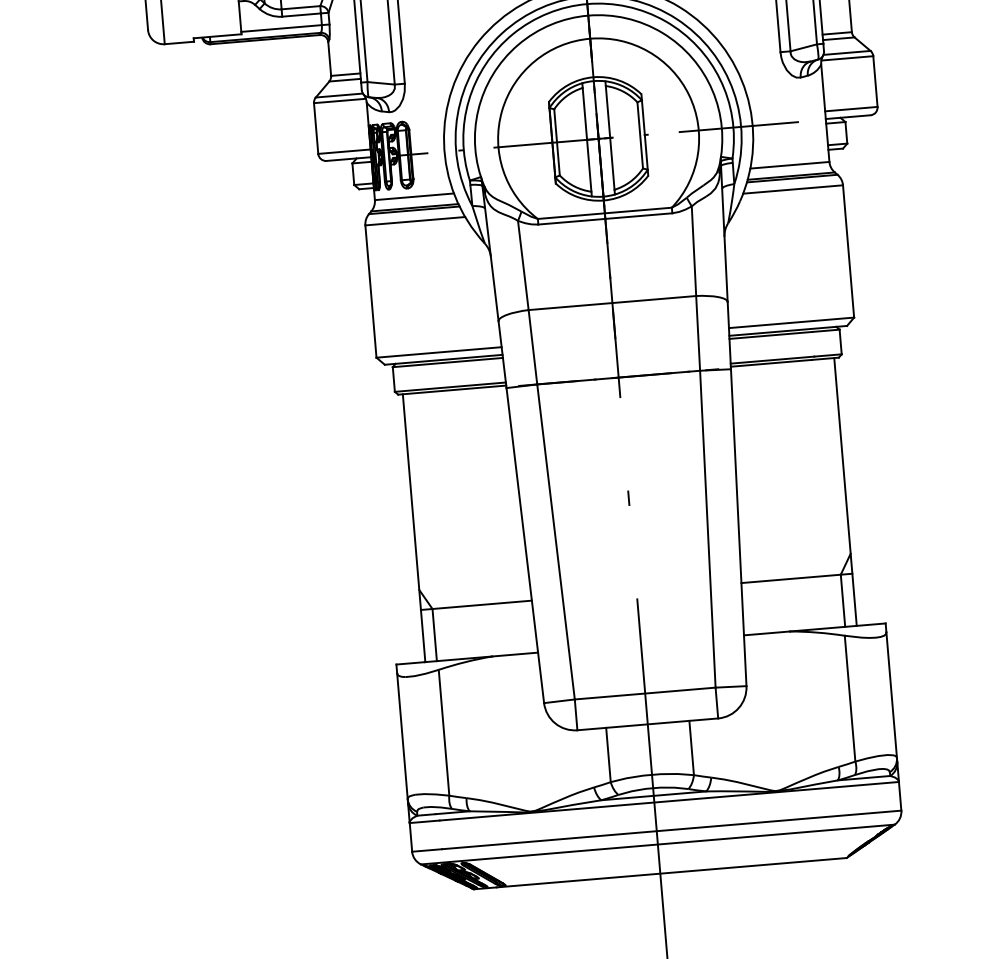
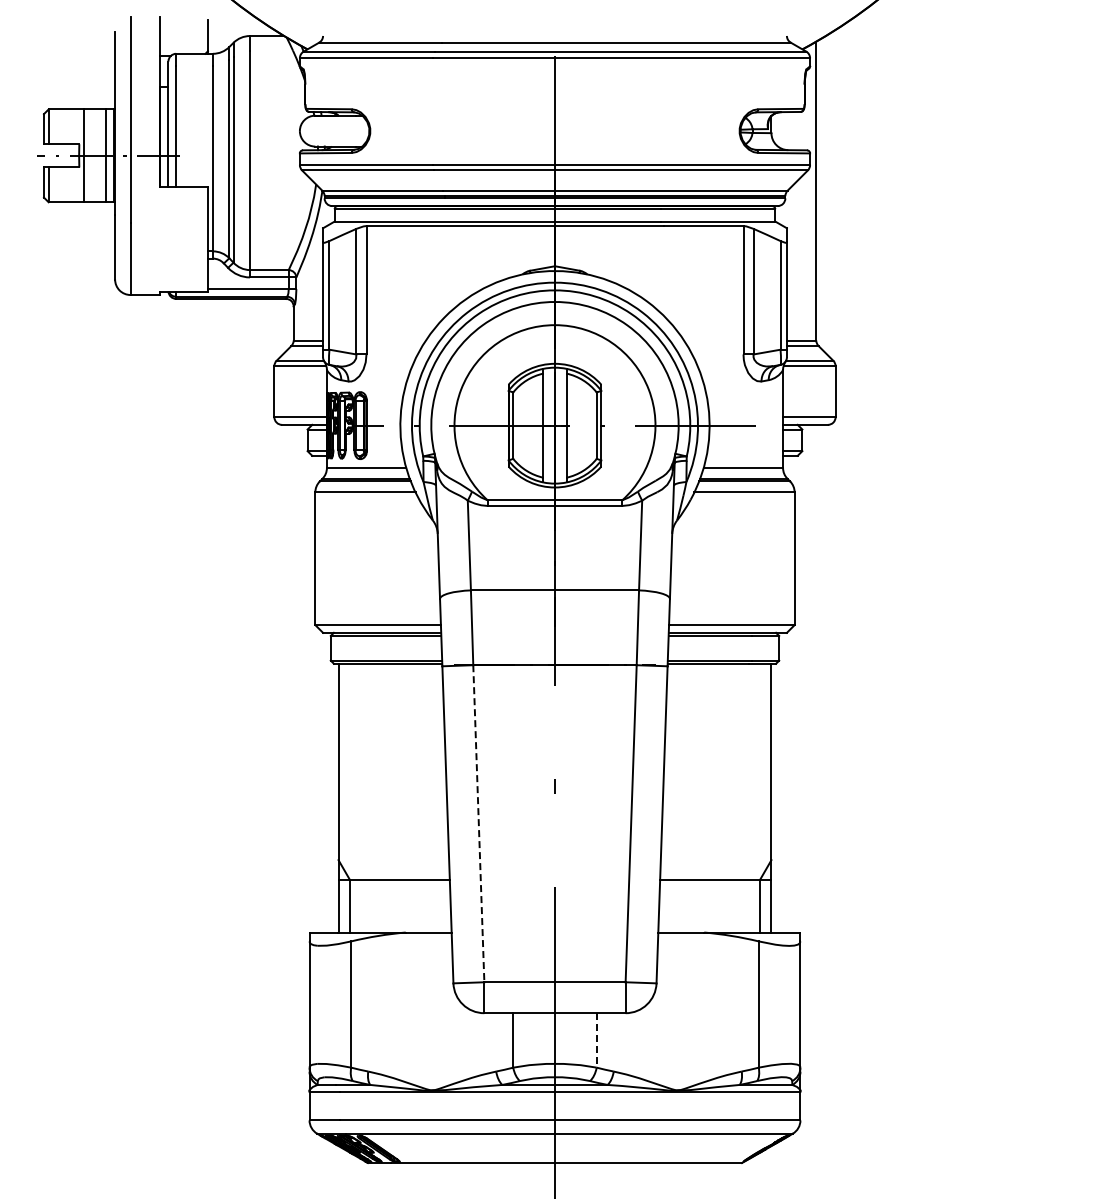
line: (555, 541) -> (478, 823), solid -> dashed
line: (691, 748) -> (596, 1040), solid -> dashed

